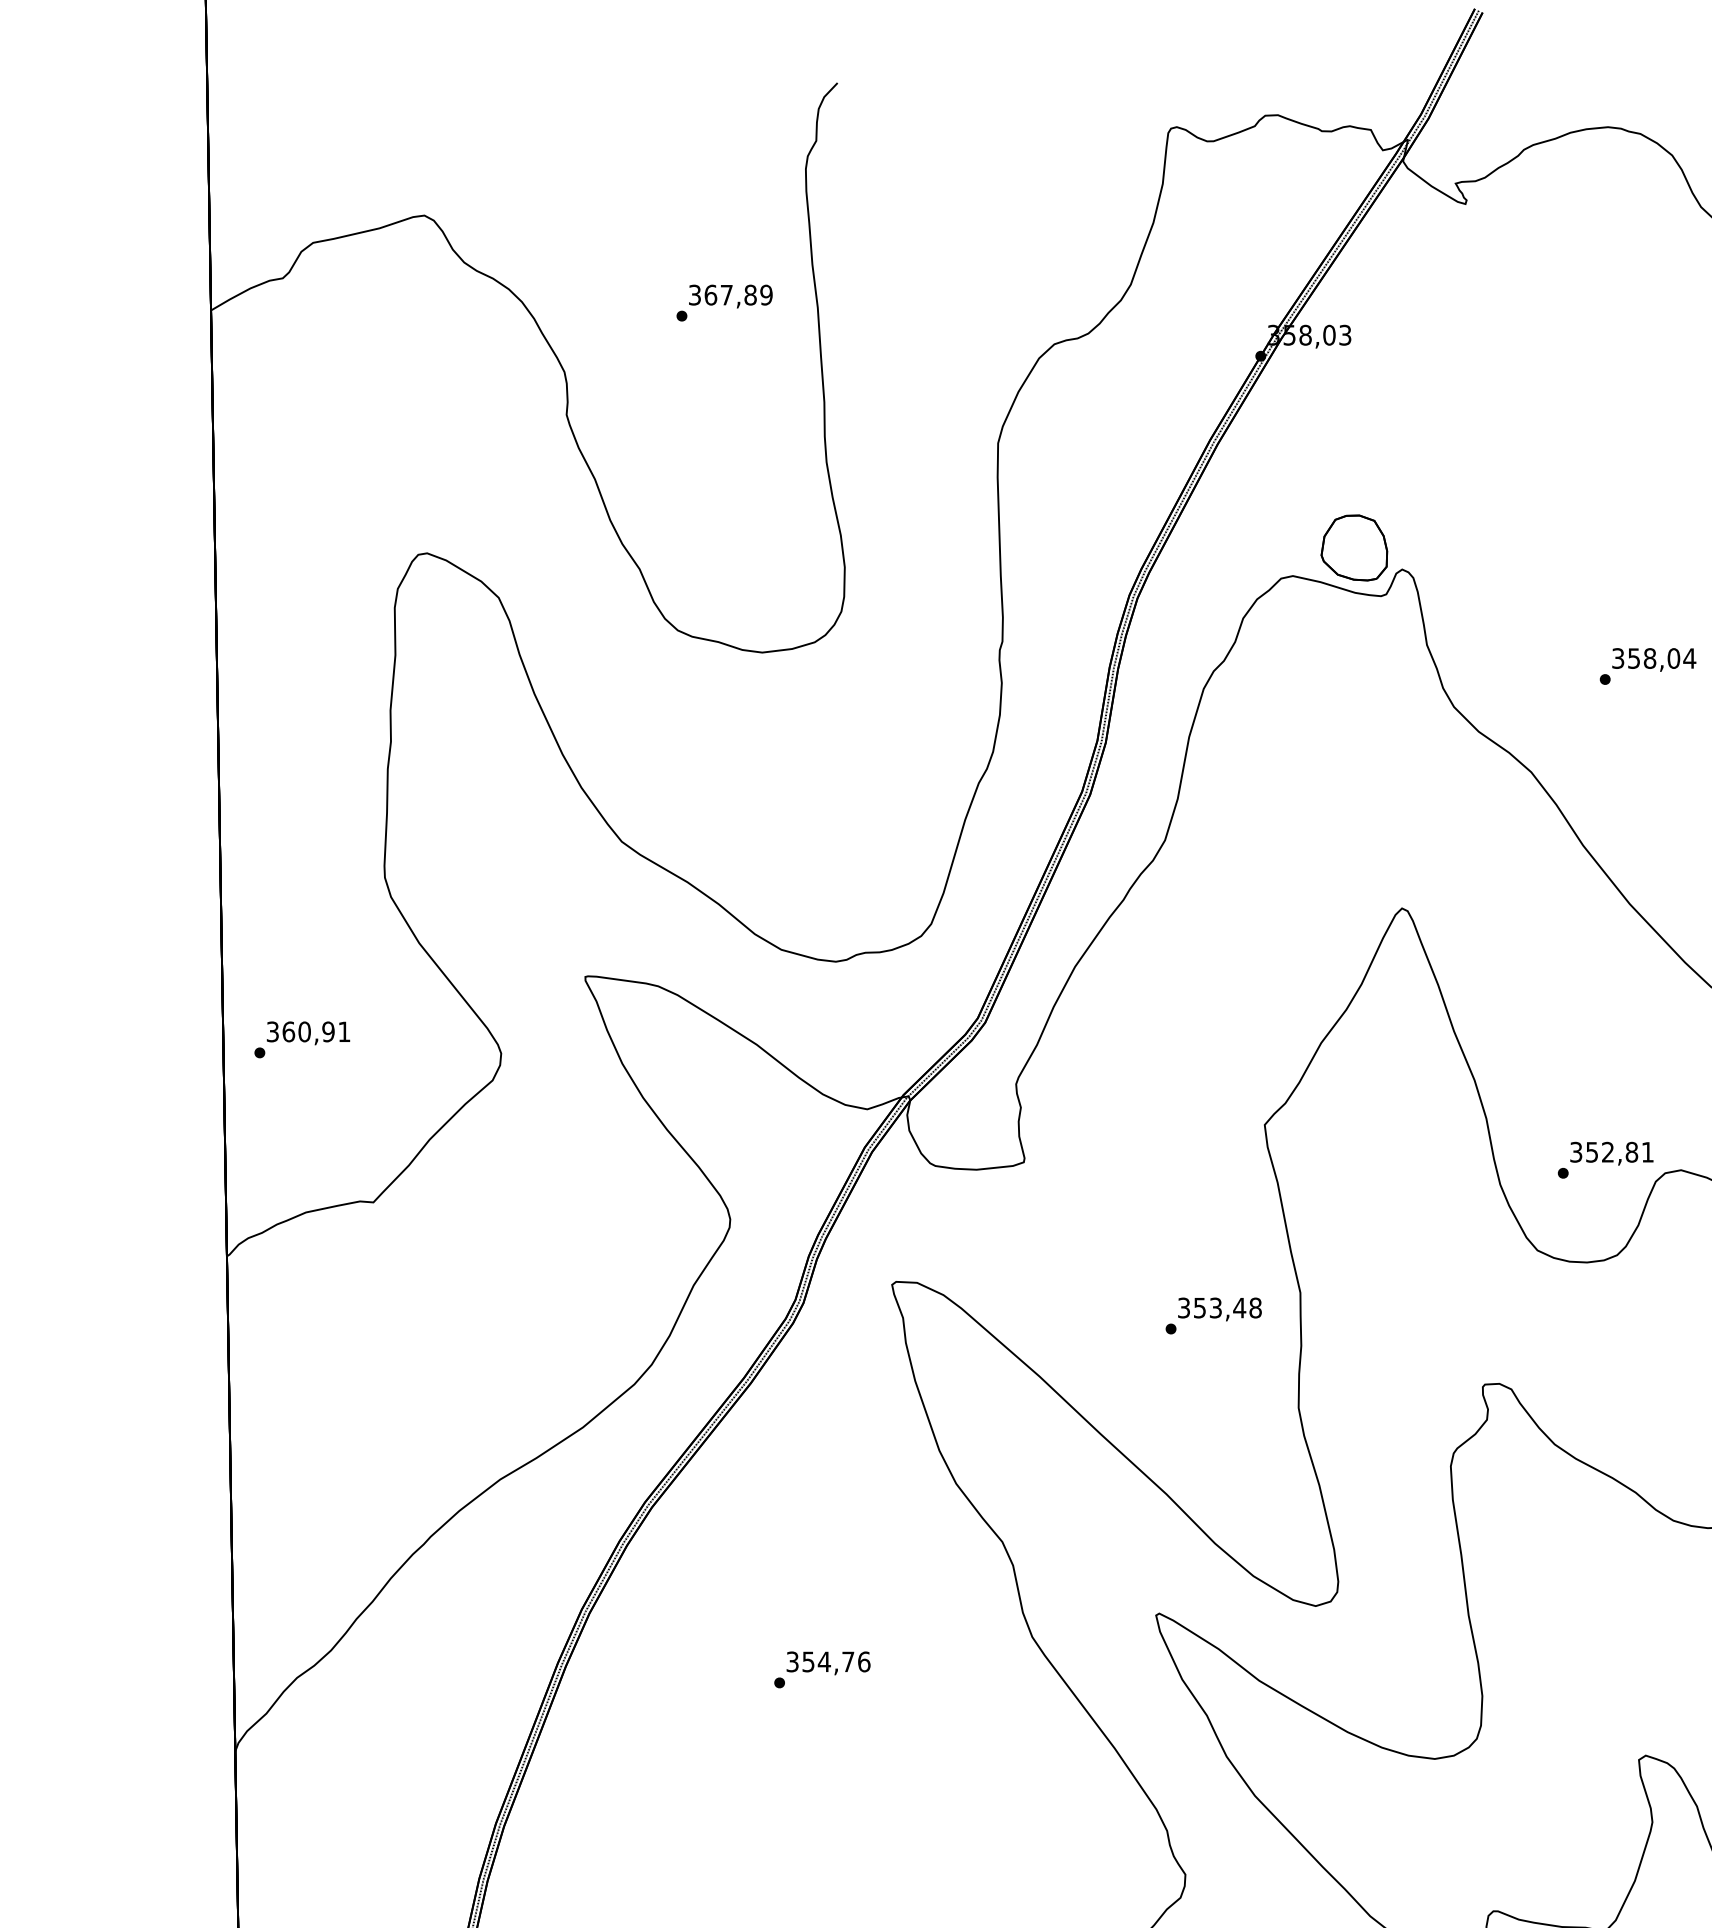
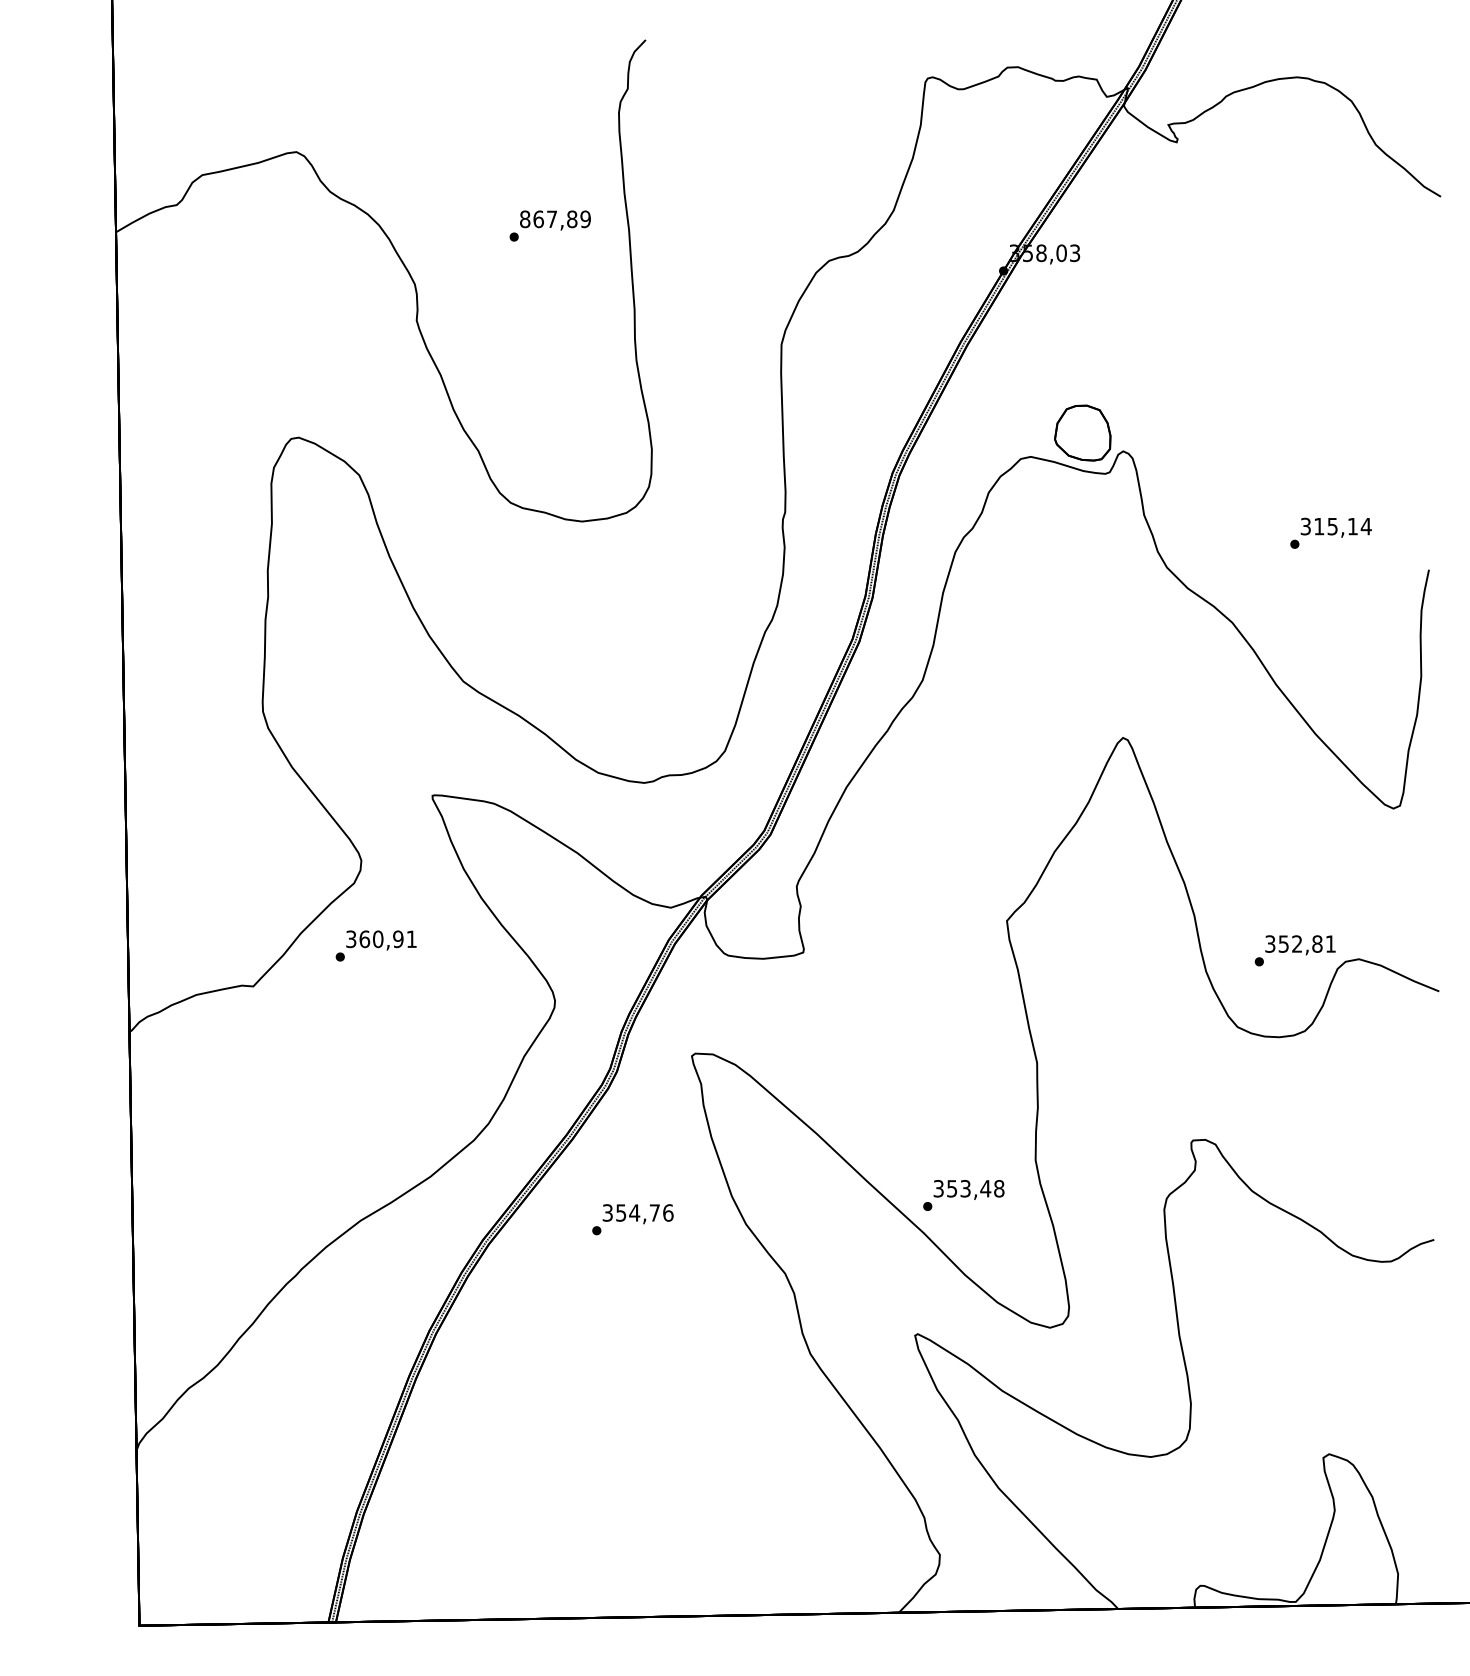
text: (695, 295) -> (525, 219), 367,89 -> 867,89
text: (1654, 658) -> (1336, 526), 358,04 -> 315,14
text: (301, 1039) -> (375, 945), moved
text: (1213, 1316) -> (963, 1195), moved
text: (821, 1669) -> (632, 1219), moved

